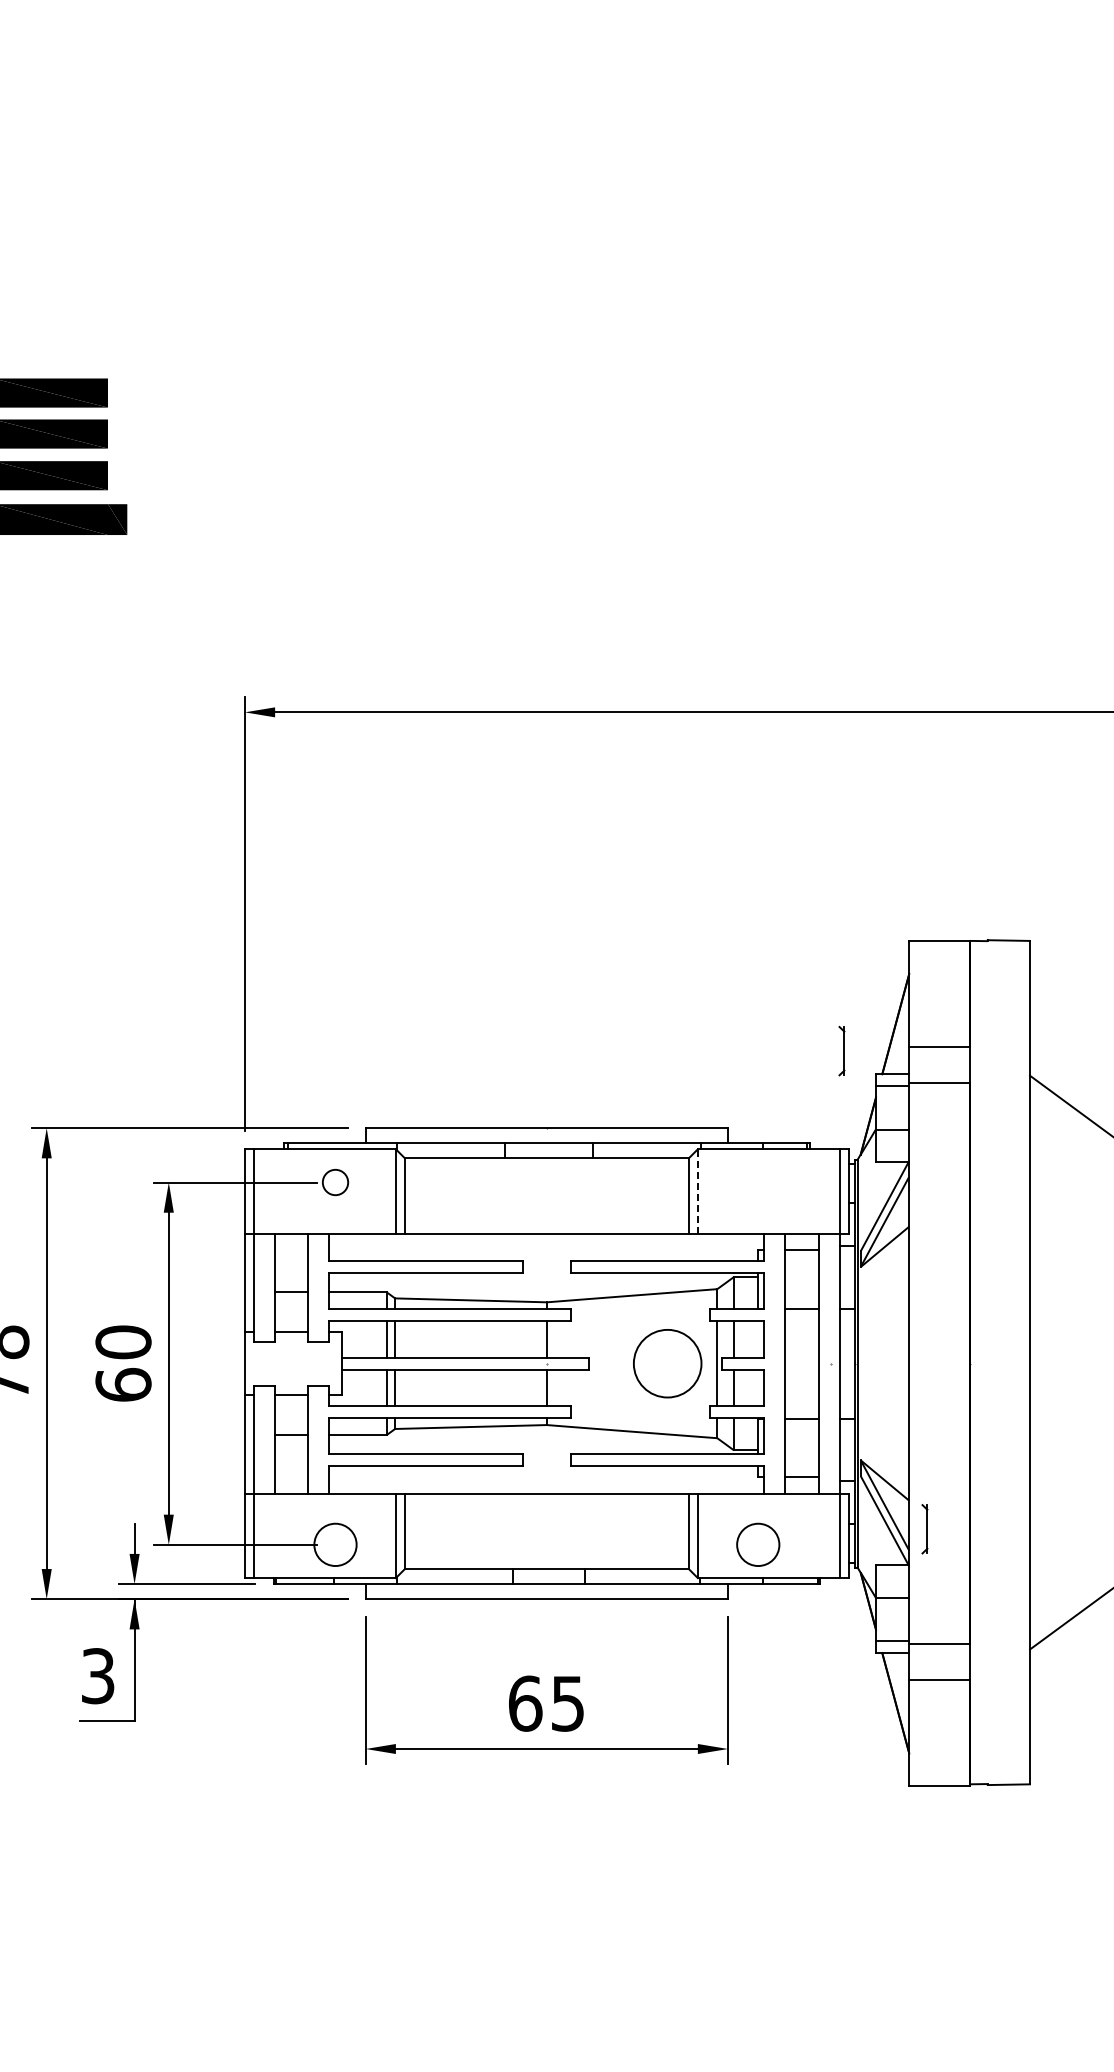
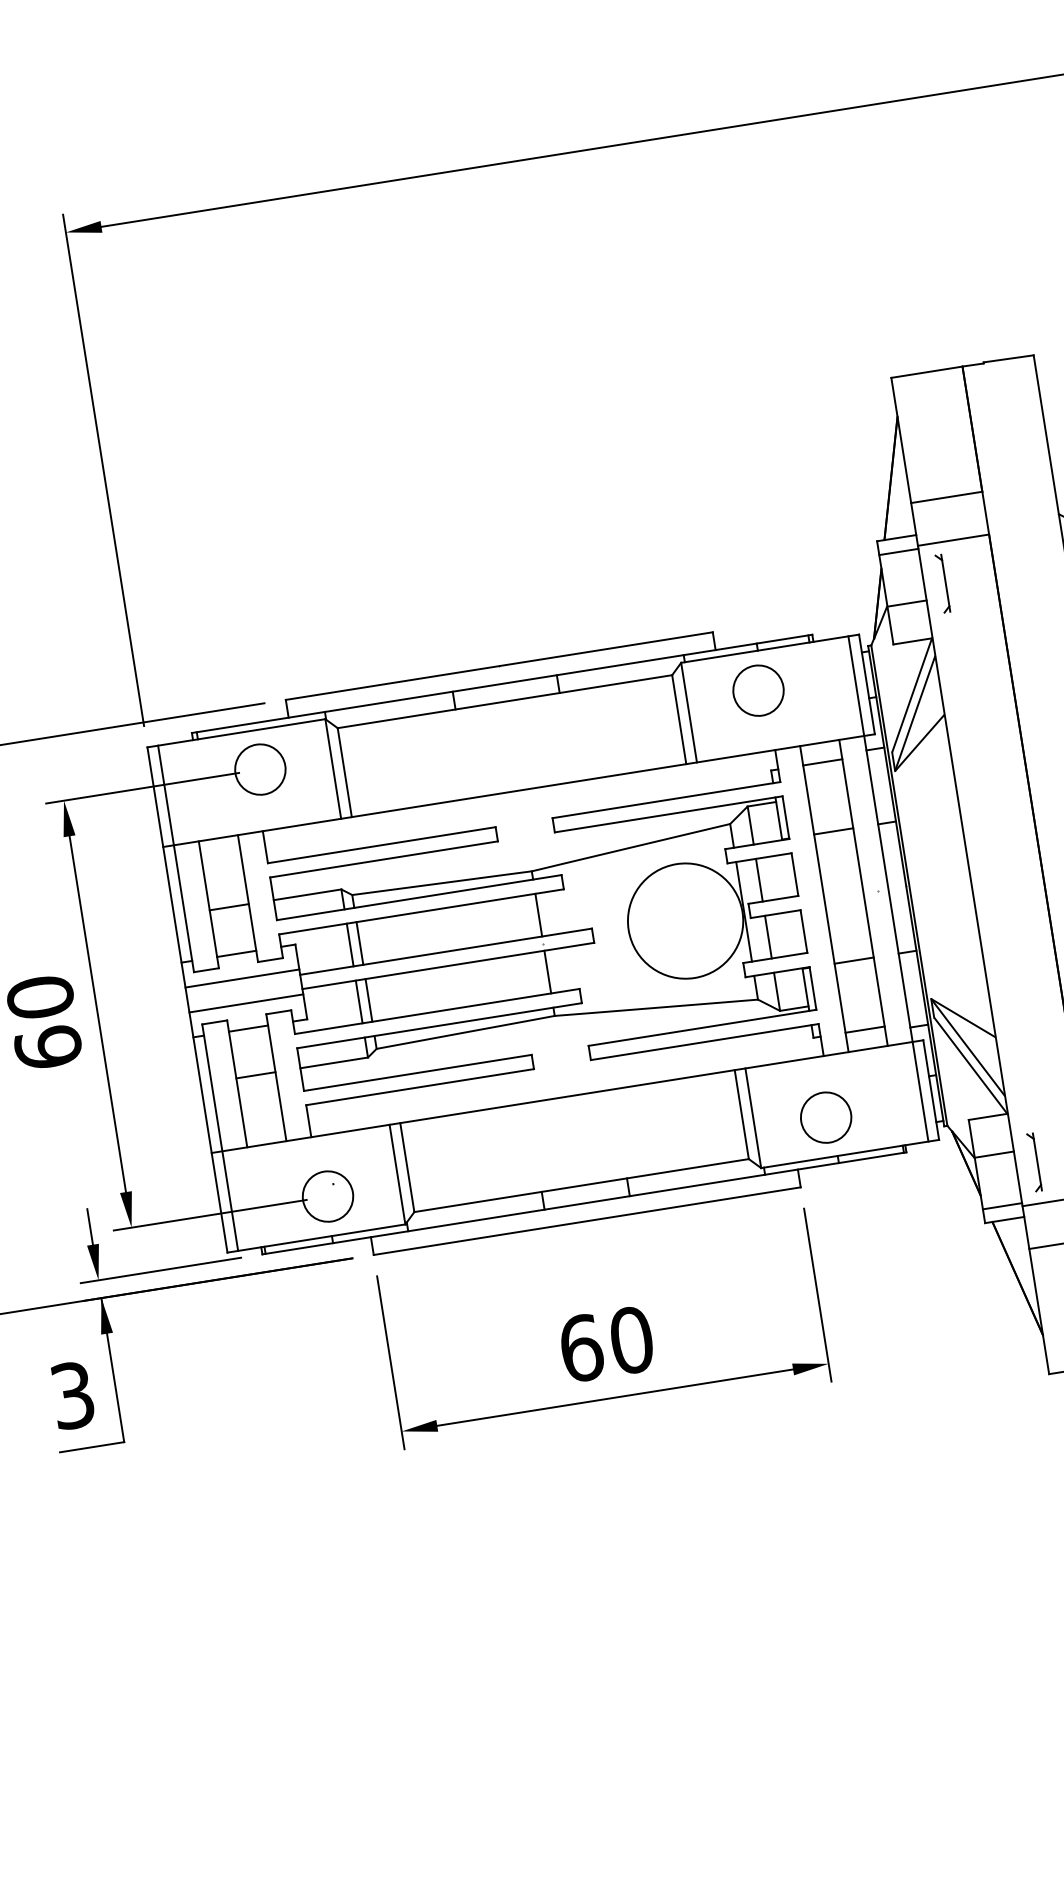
part: (841, 1050) -> (942, 583), moved
circle: (335, 1182) -> (260, 769), size x1.67
circle: (758, 1182) -> (758, 690), added
line: (697, 1191) -> (688, 712), dashed -> solid
line: (292, 1353) -> (241, 979), added
circle: (667, 1363) -> (685, 920), size x1.43
line: (292, 1374) -> (245, 1003), added
part: (924, 1529) -> (1034, 1162), moved
text: (568, 1703) -> (632, 1339), 65 -> 60

